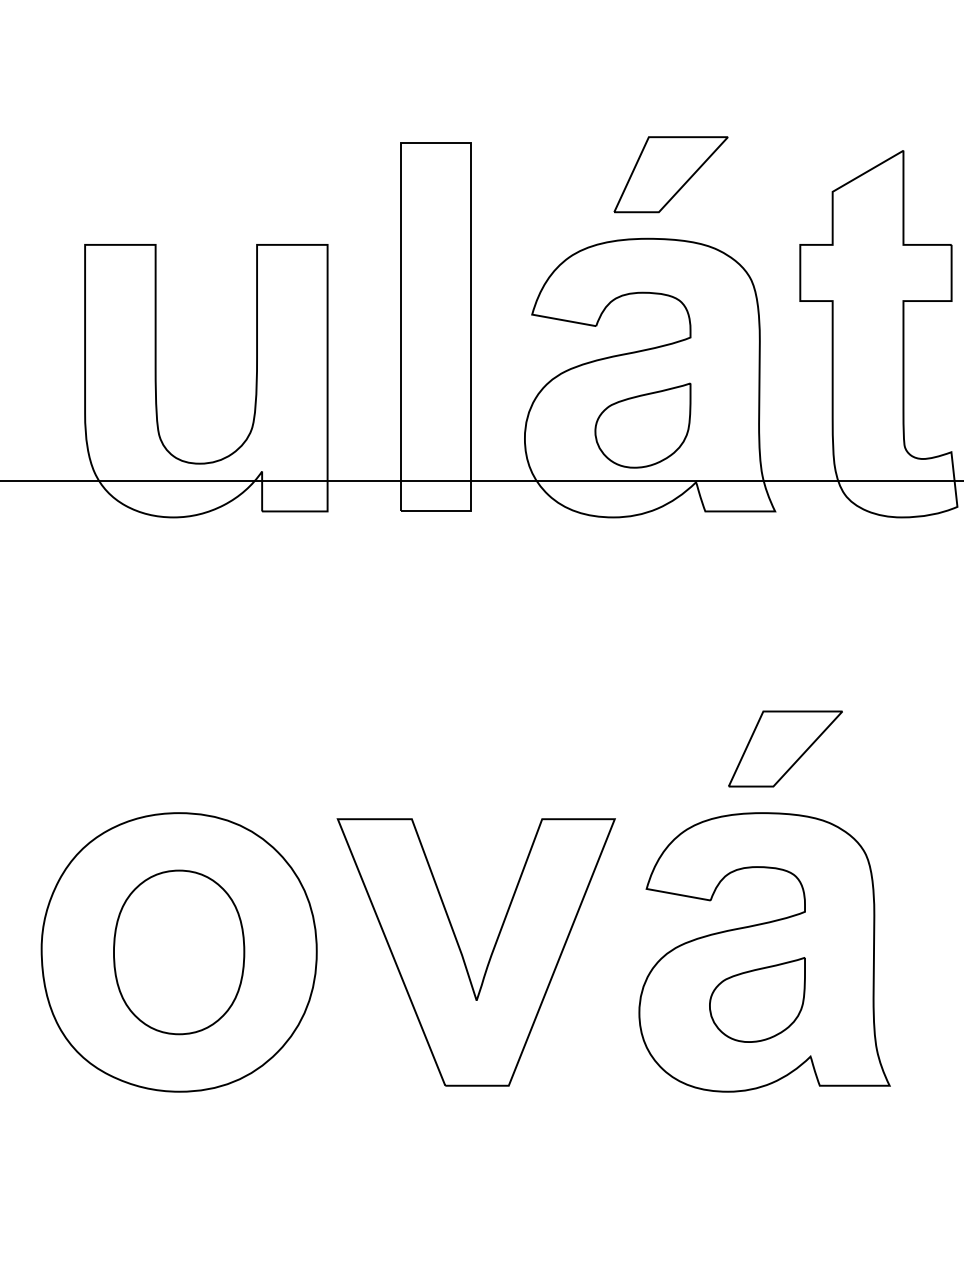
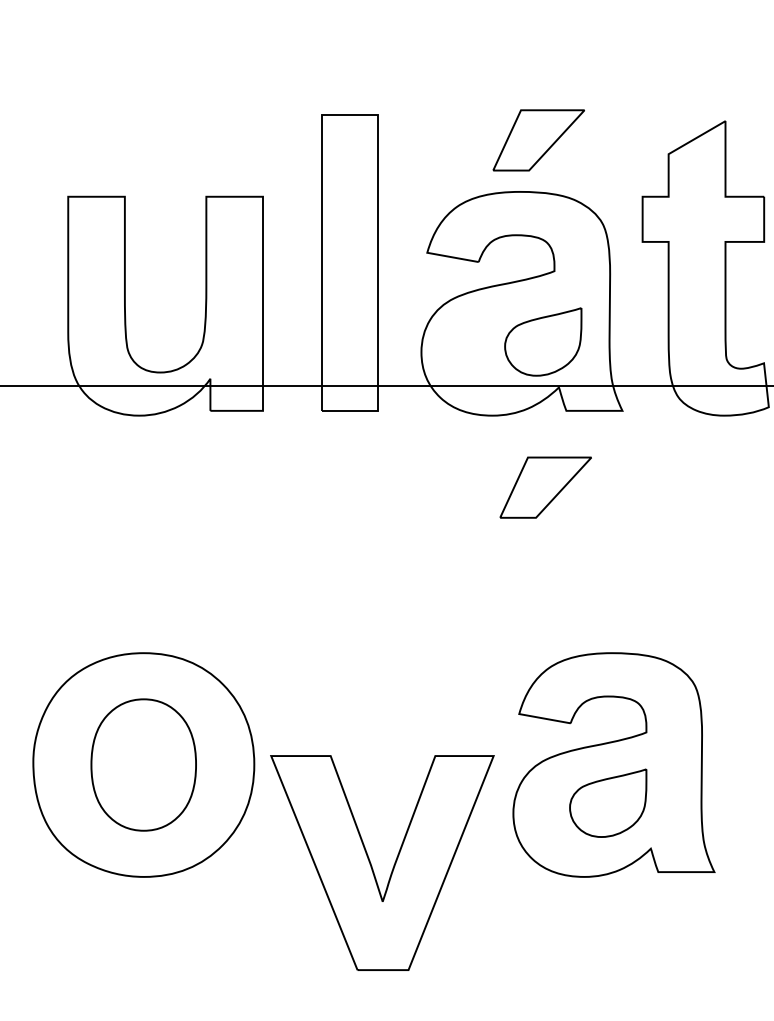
part: (643, 425) -> (543, 341), moved
part: (785, 748) -> (545, 487), moved
part: (463, 956) -> (372, 866), moved

